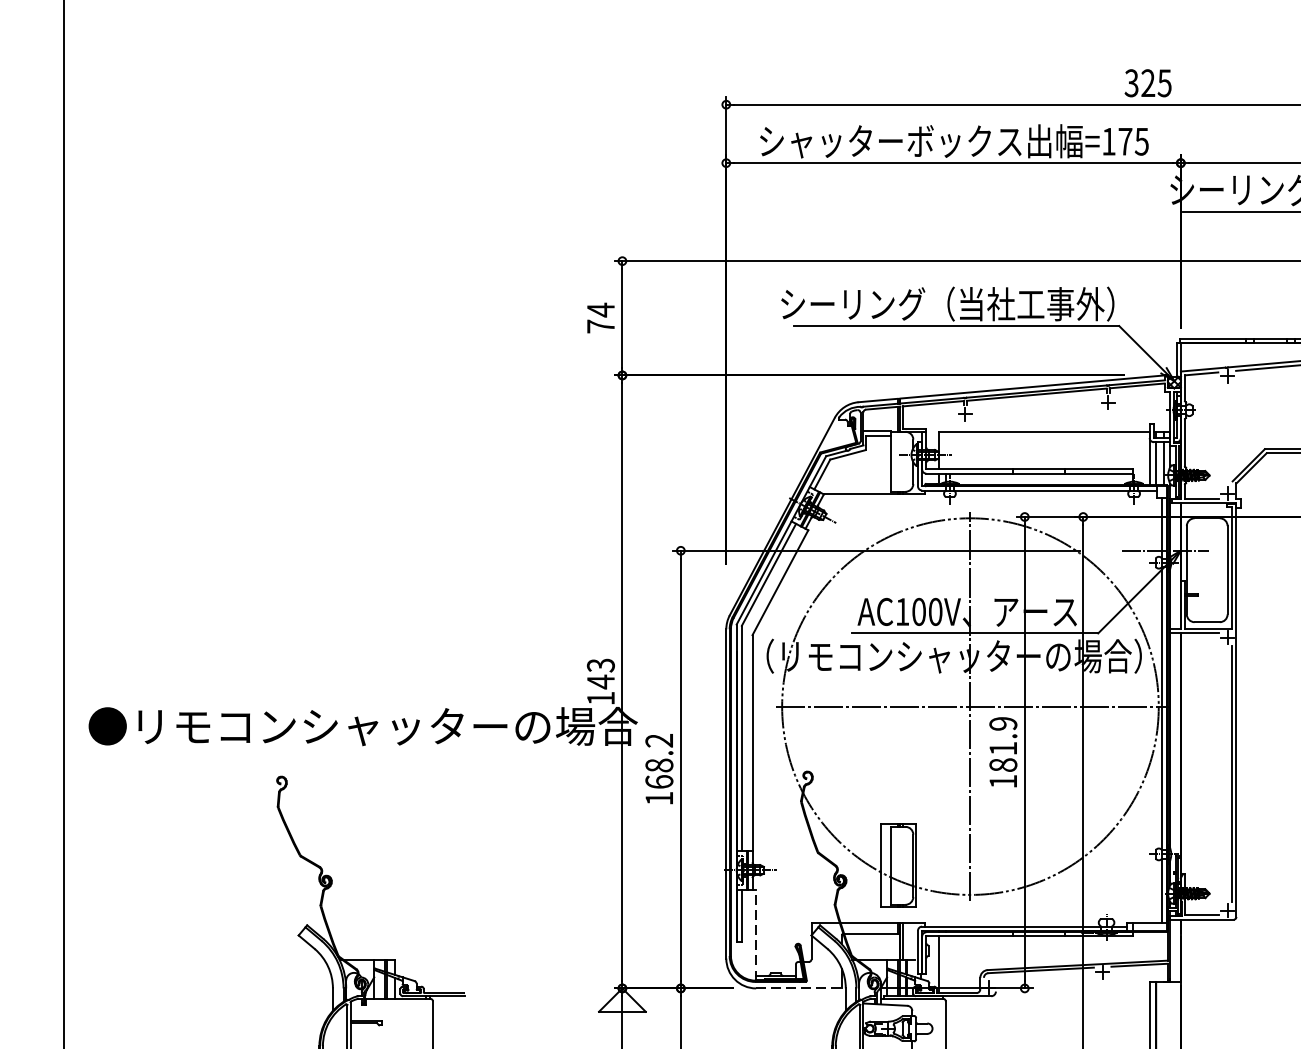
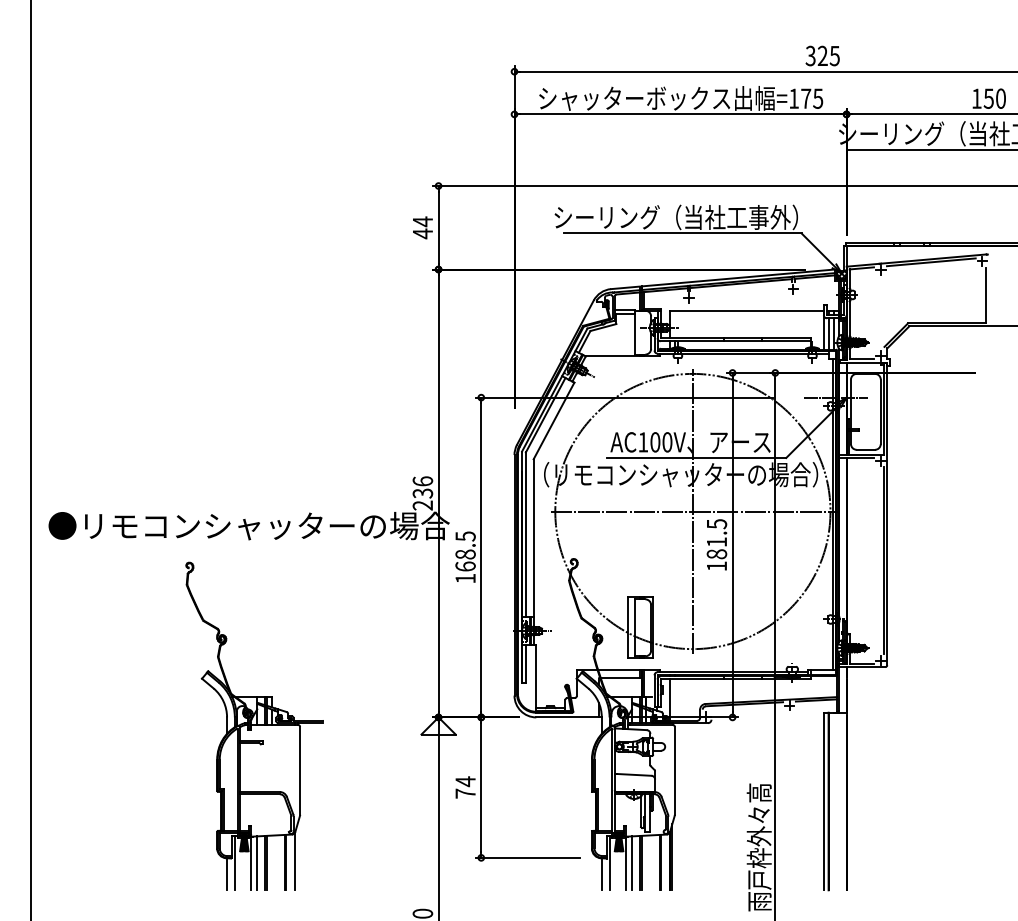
text: (600, 326) -> (422, 233), 74 -> 44
text: (600, 681) -> (422, 493), 143 -> 236
text: (1002, 724) -> (716, 524), 181.9 -> 181.5
text: (659, 740) -> (465, 536), 168.2 -> 168.5
line: (755, 933) -> (535, 677), dashed -> solid
line: (801, 988) -> (569, 717), dashed -> solid

